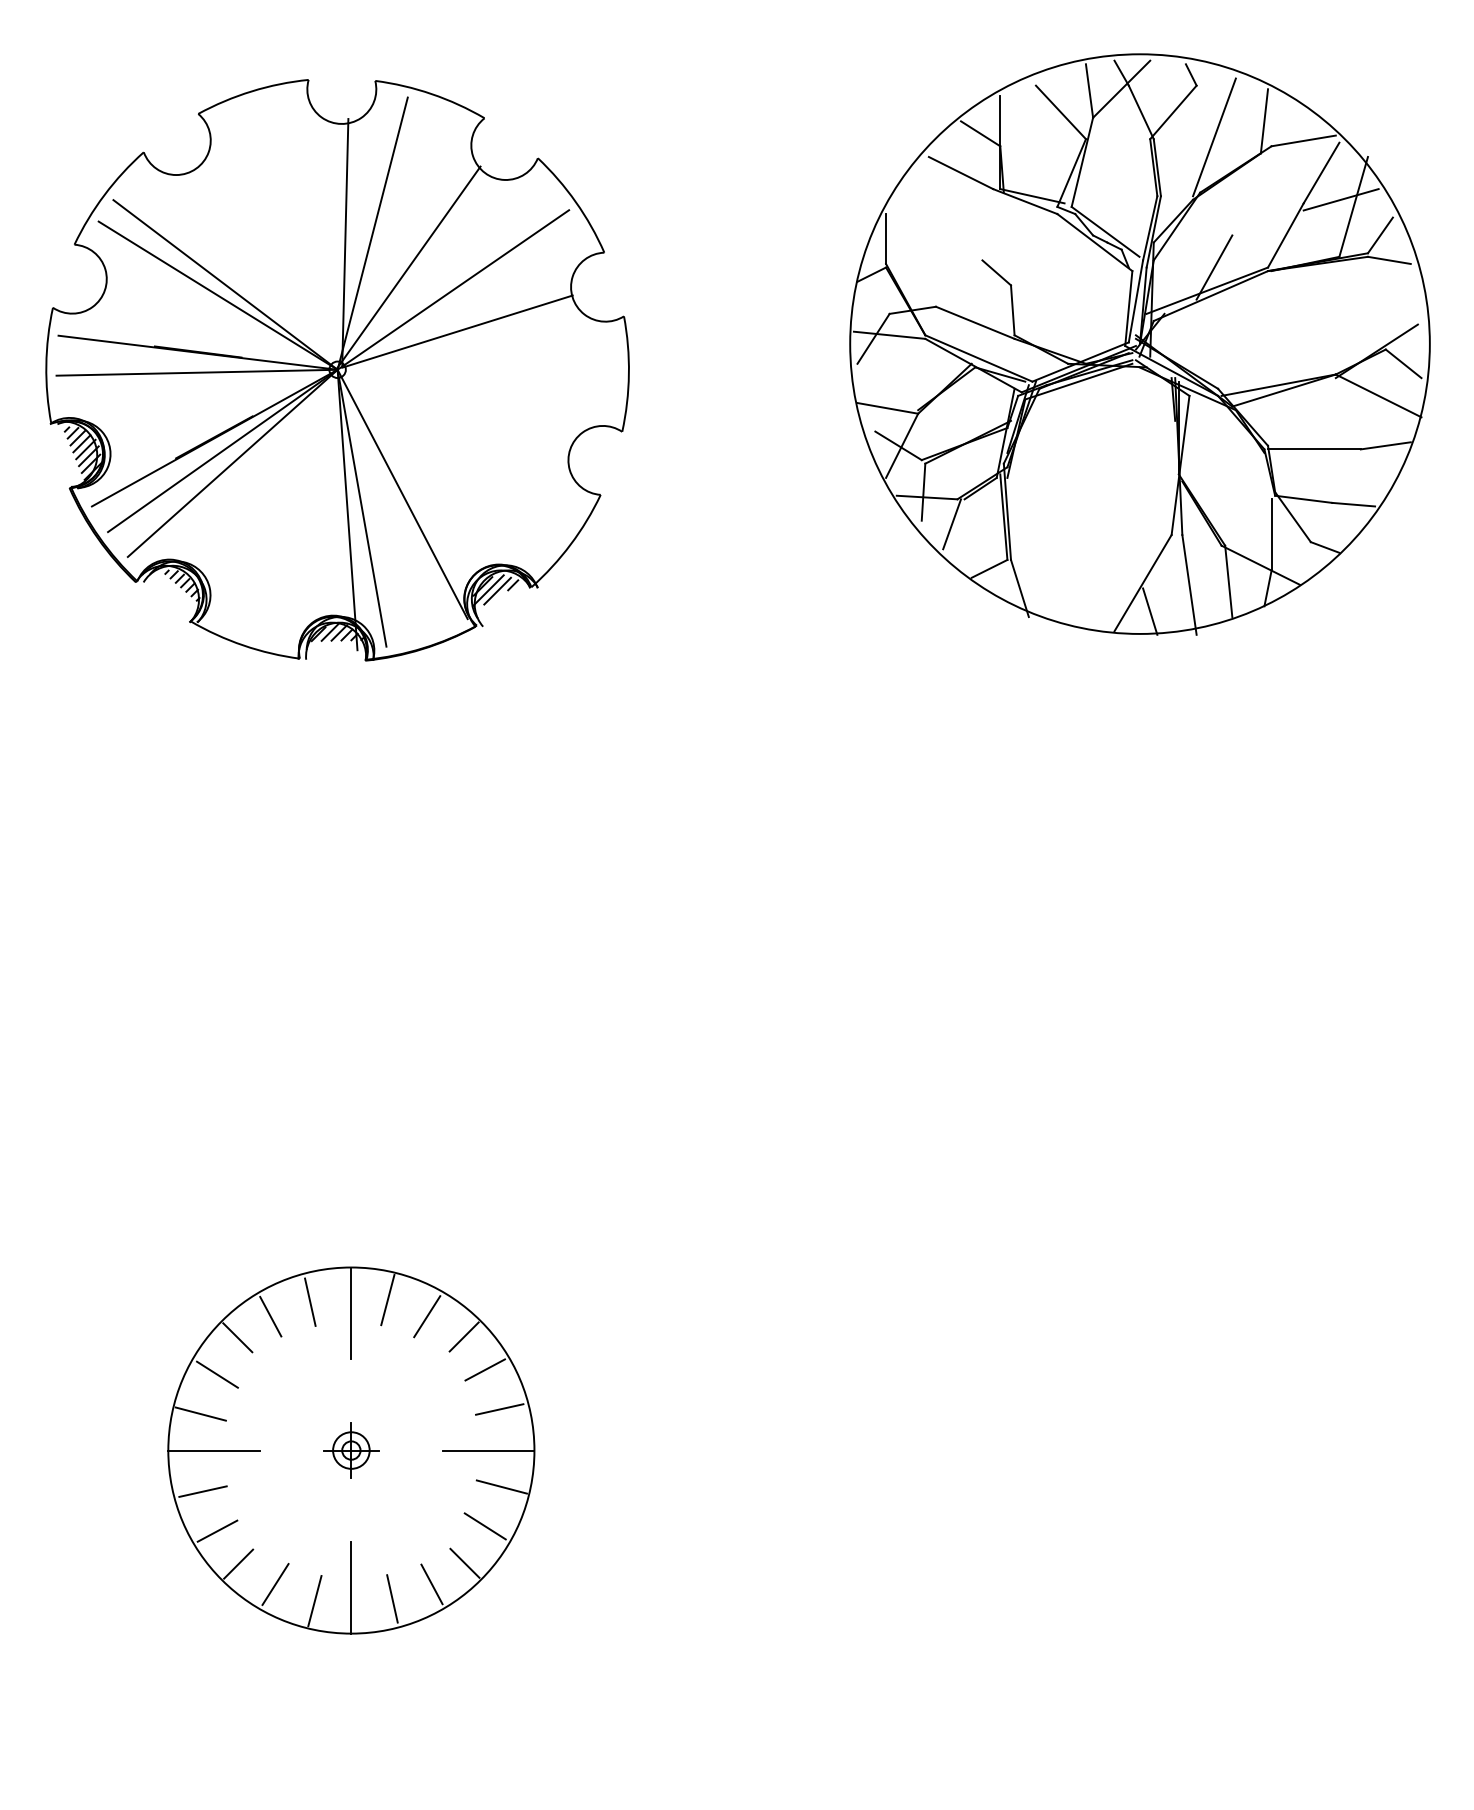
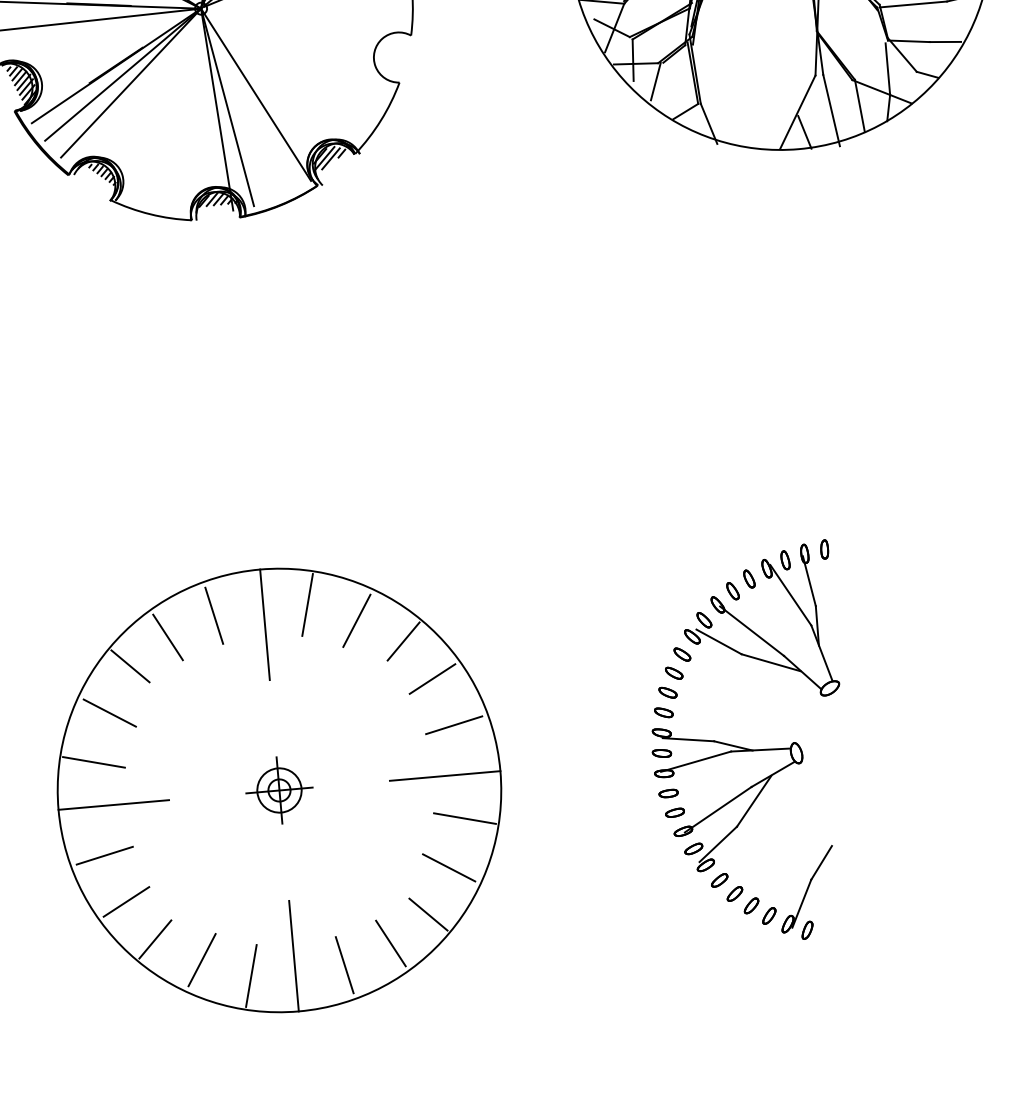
part: (999, 1444) -> (748, 745), added
part: (351, 1450) -> (279, 790), size x1.67

